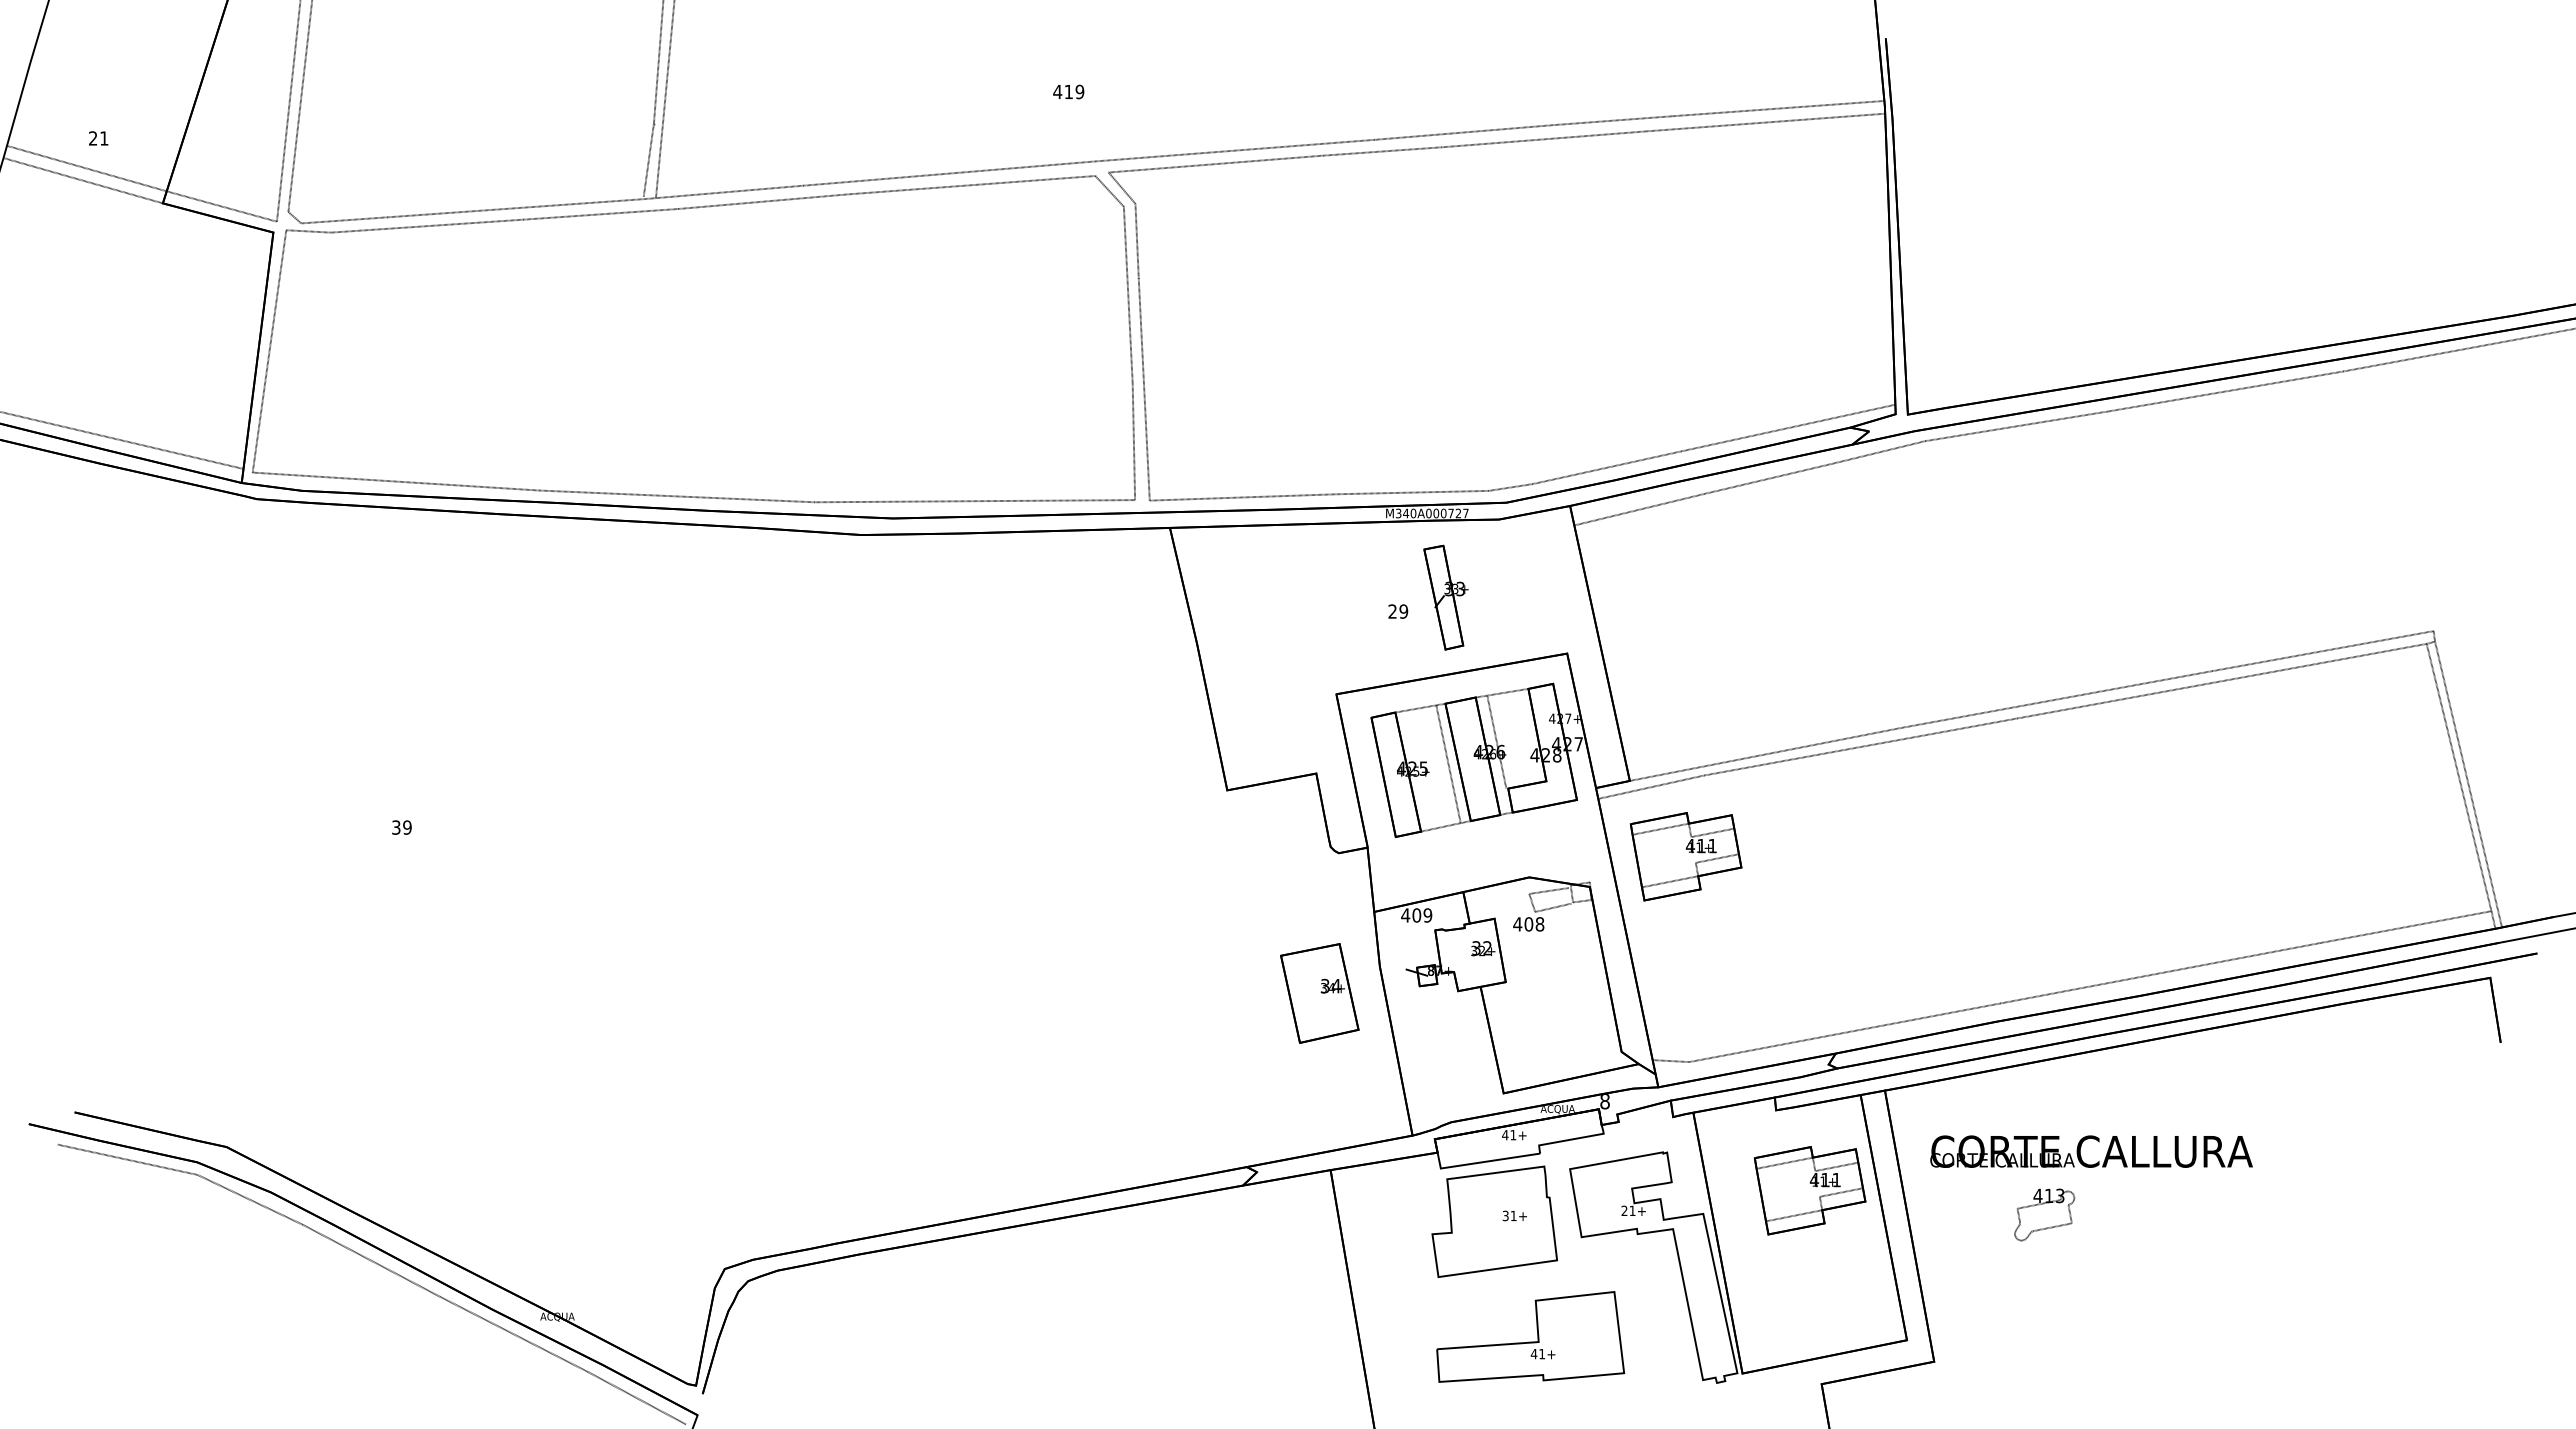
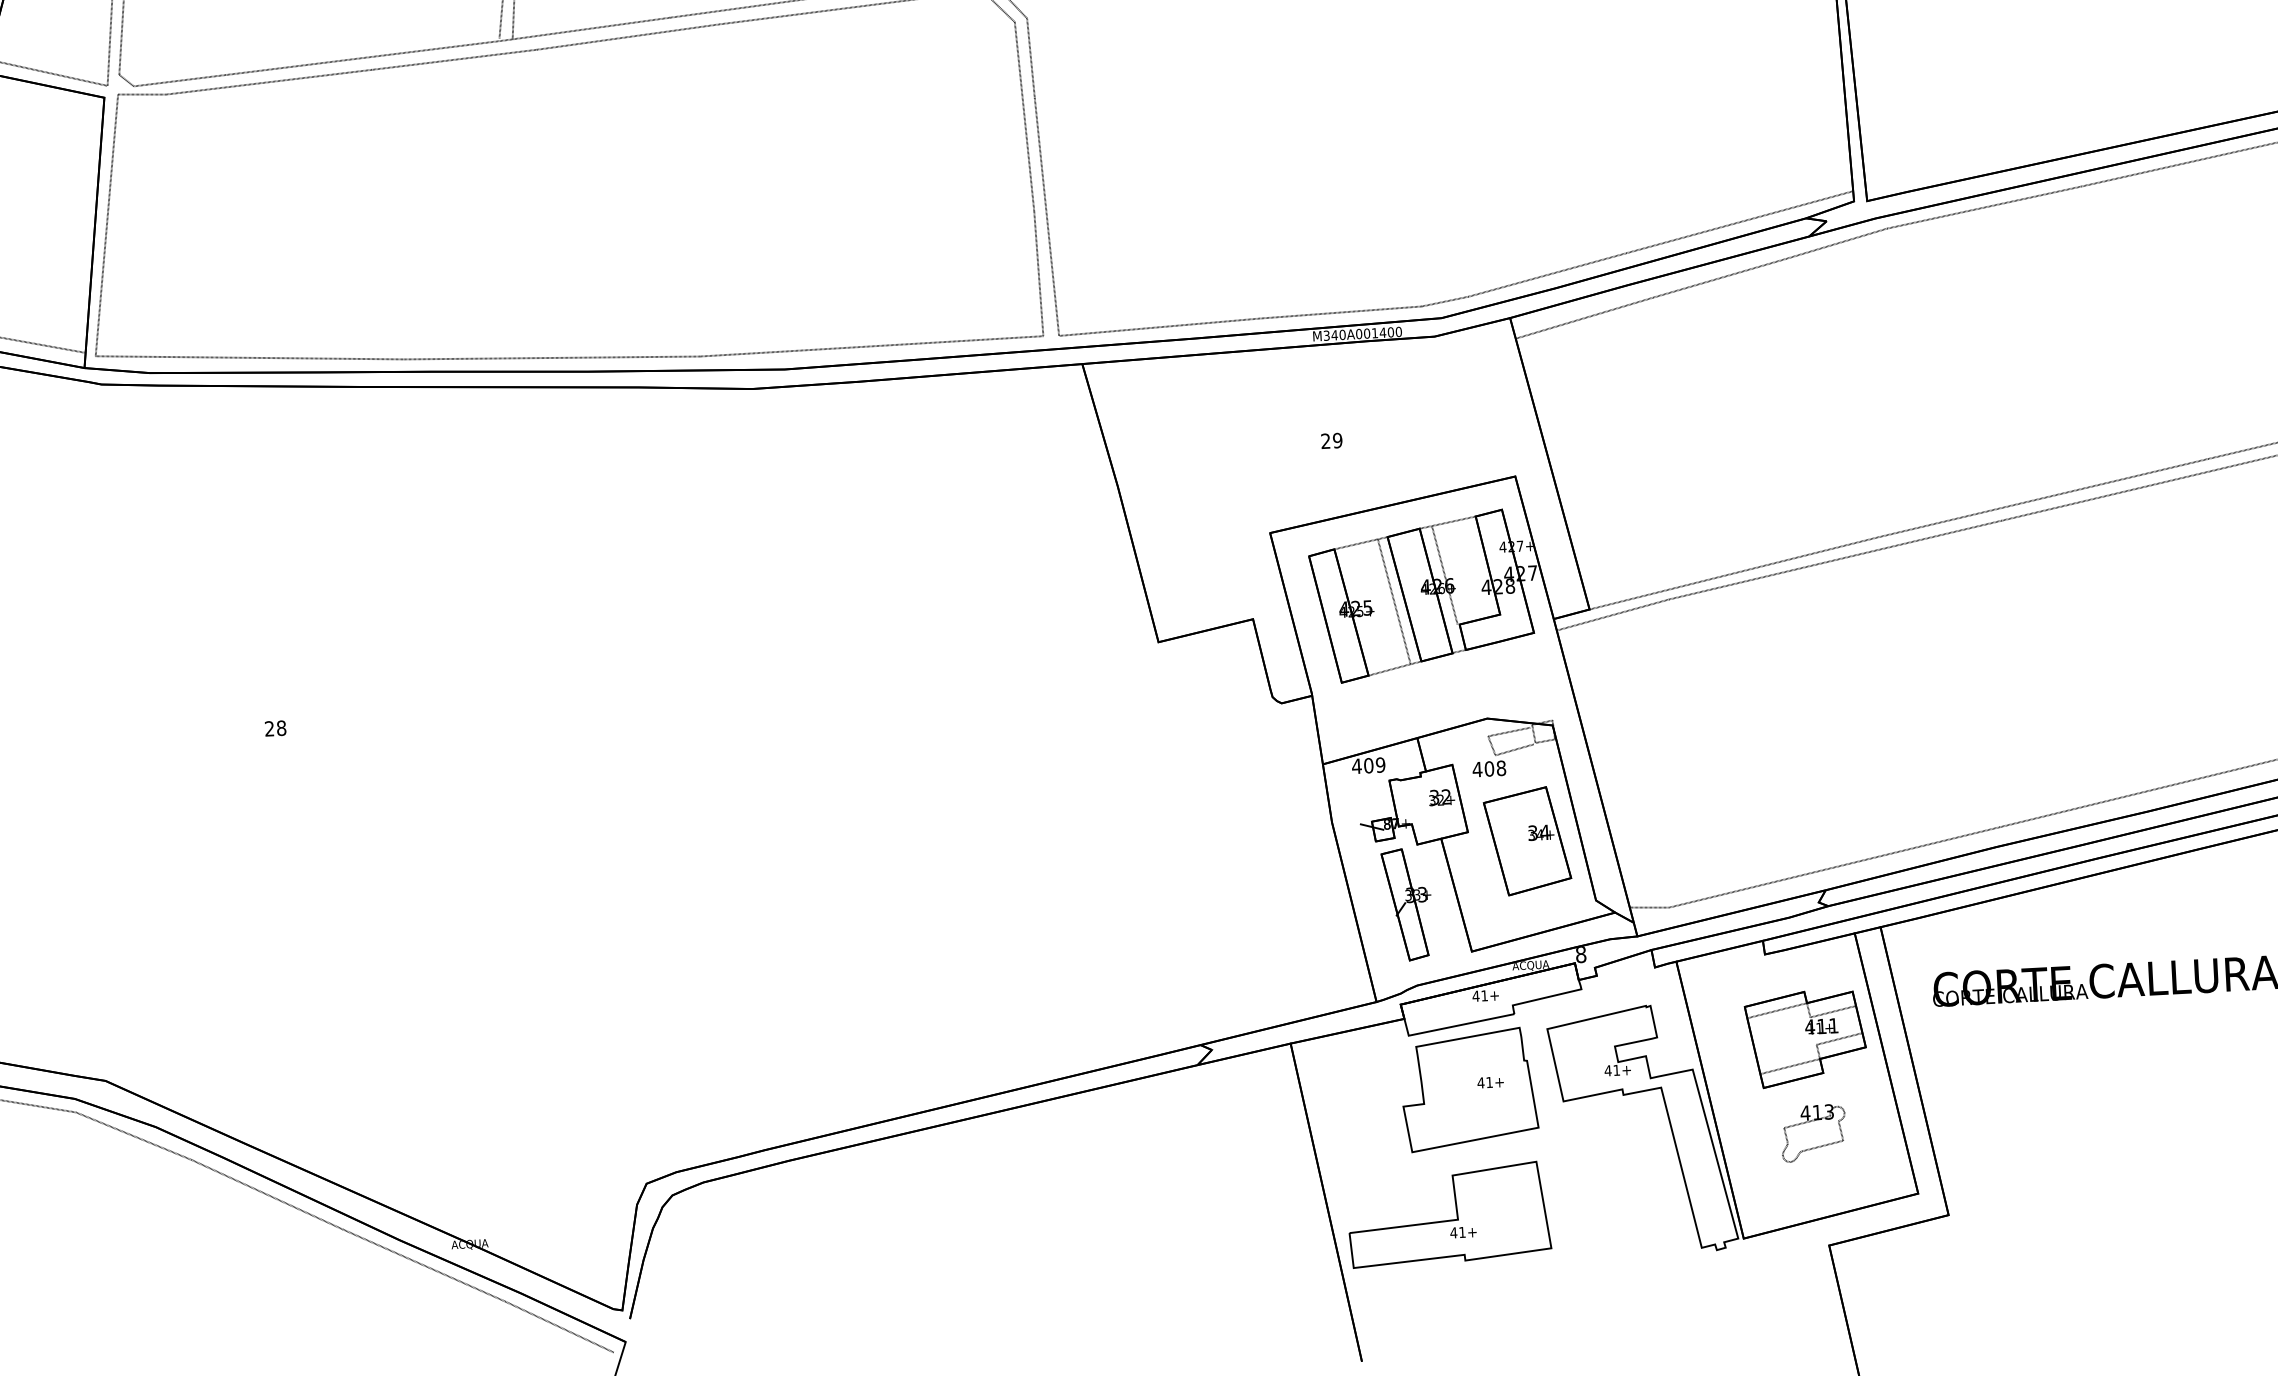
text: (1454, 513) -> (1386, 332), M340A000727 -> M340A001400
part: (1445, 597) -> (1406, 904), moved
text: (401, 827) -> (275, 728), 39 -> 28
part: (1685, 856) -> (1653, 687), removed
part: (1319, 993) -> (1527, 841), moved
text: (1624, 1210) -> (1608, 1070), 21+ -> 41+
part: (2044, 1214) -> (1813, 1132), moved
text: (1505, 1215) -> (1480, 1082), 31+ -> 41+
part: (1530, 1336) -> (1448, 1214), moved

